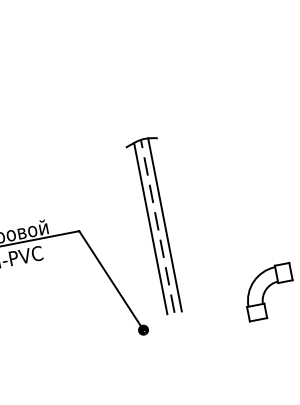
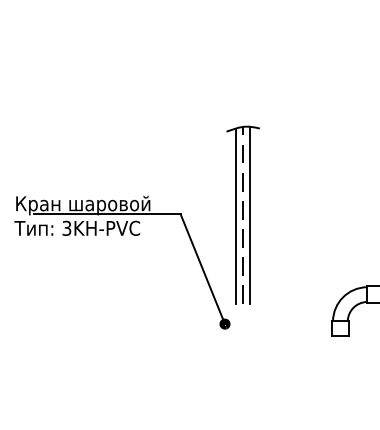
part: (157, 225) -> (242, 214), moved

